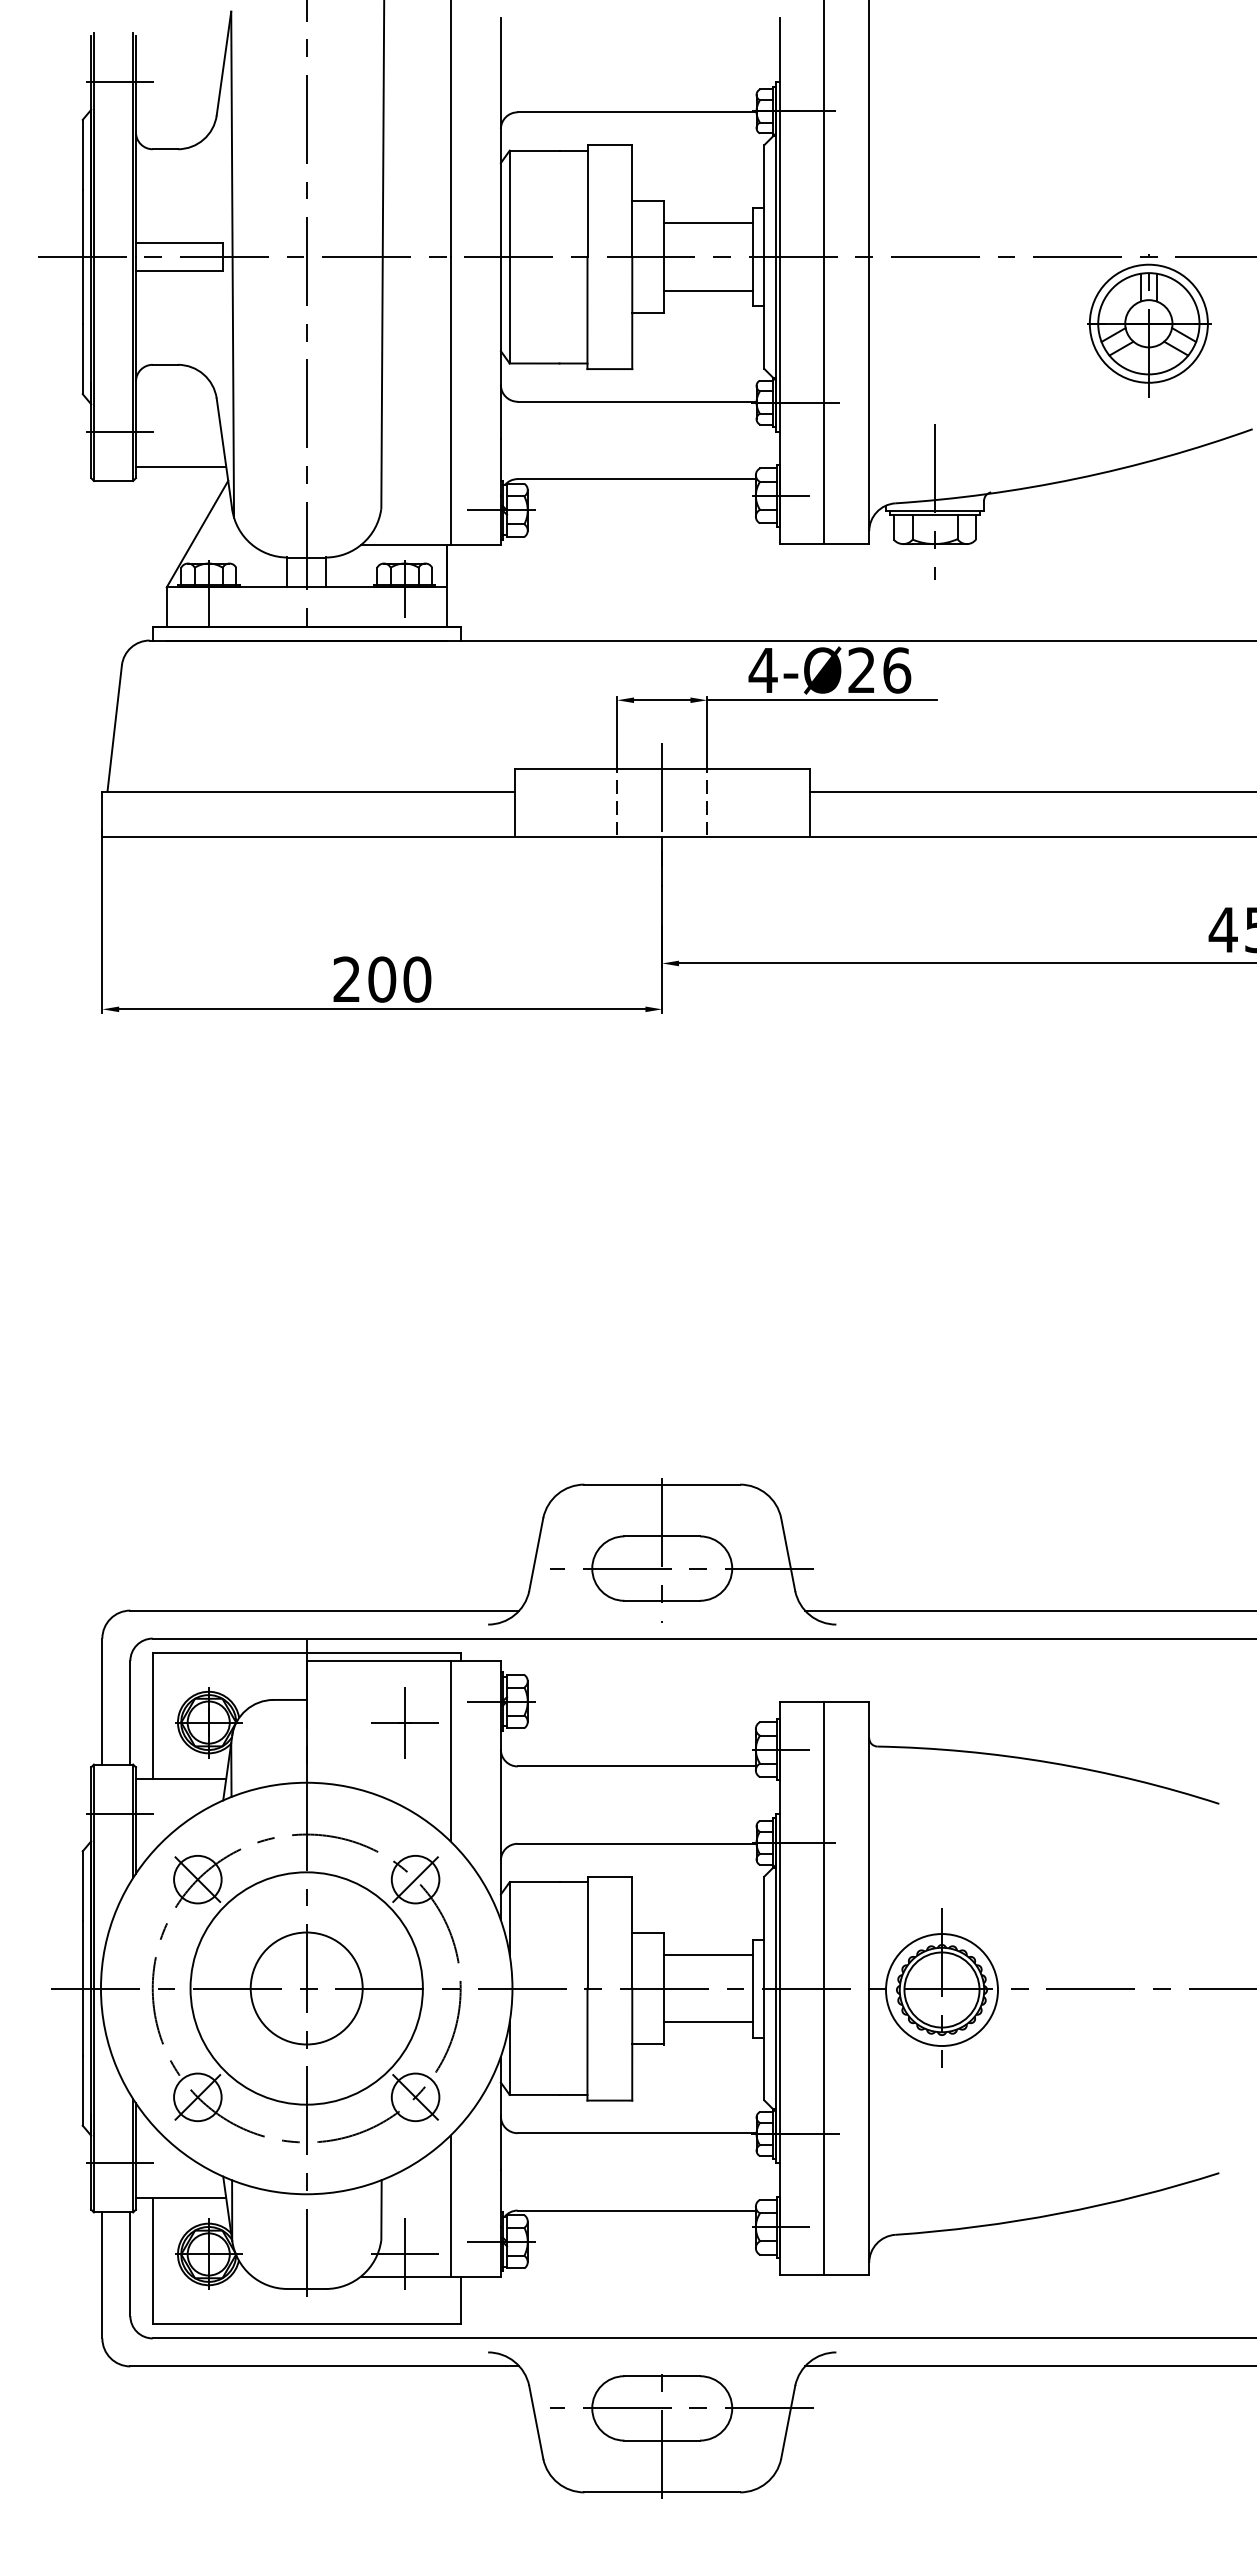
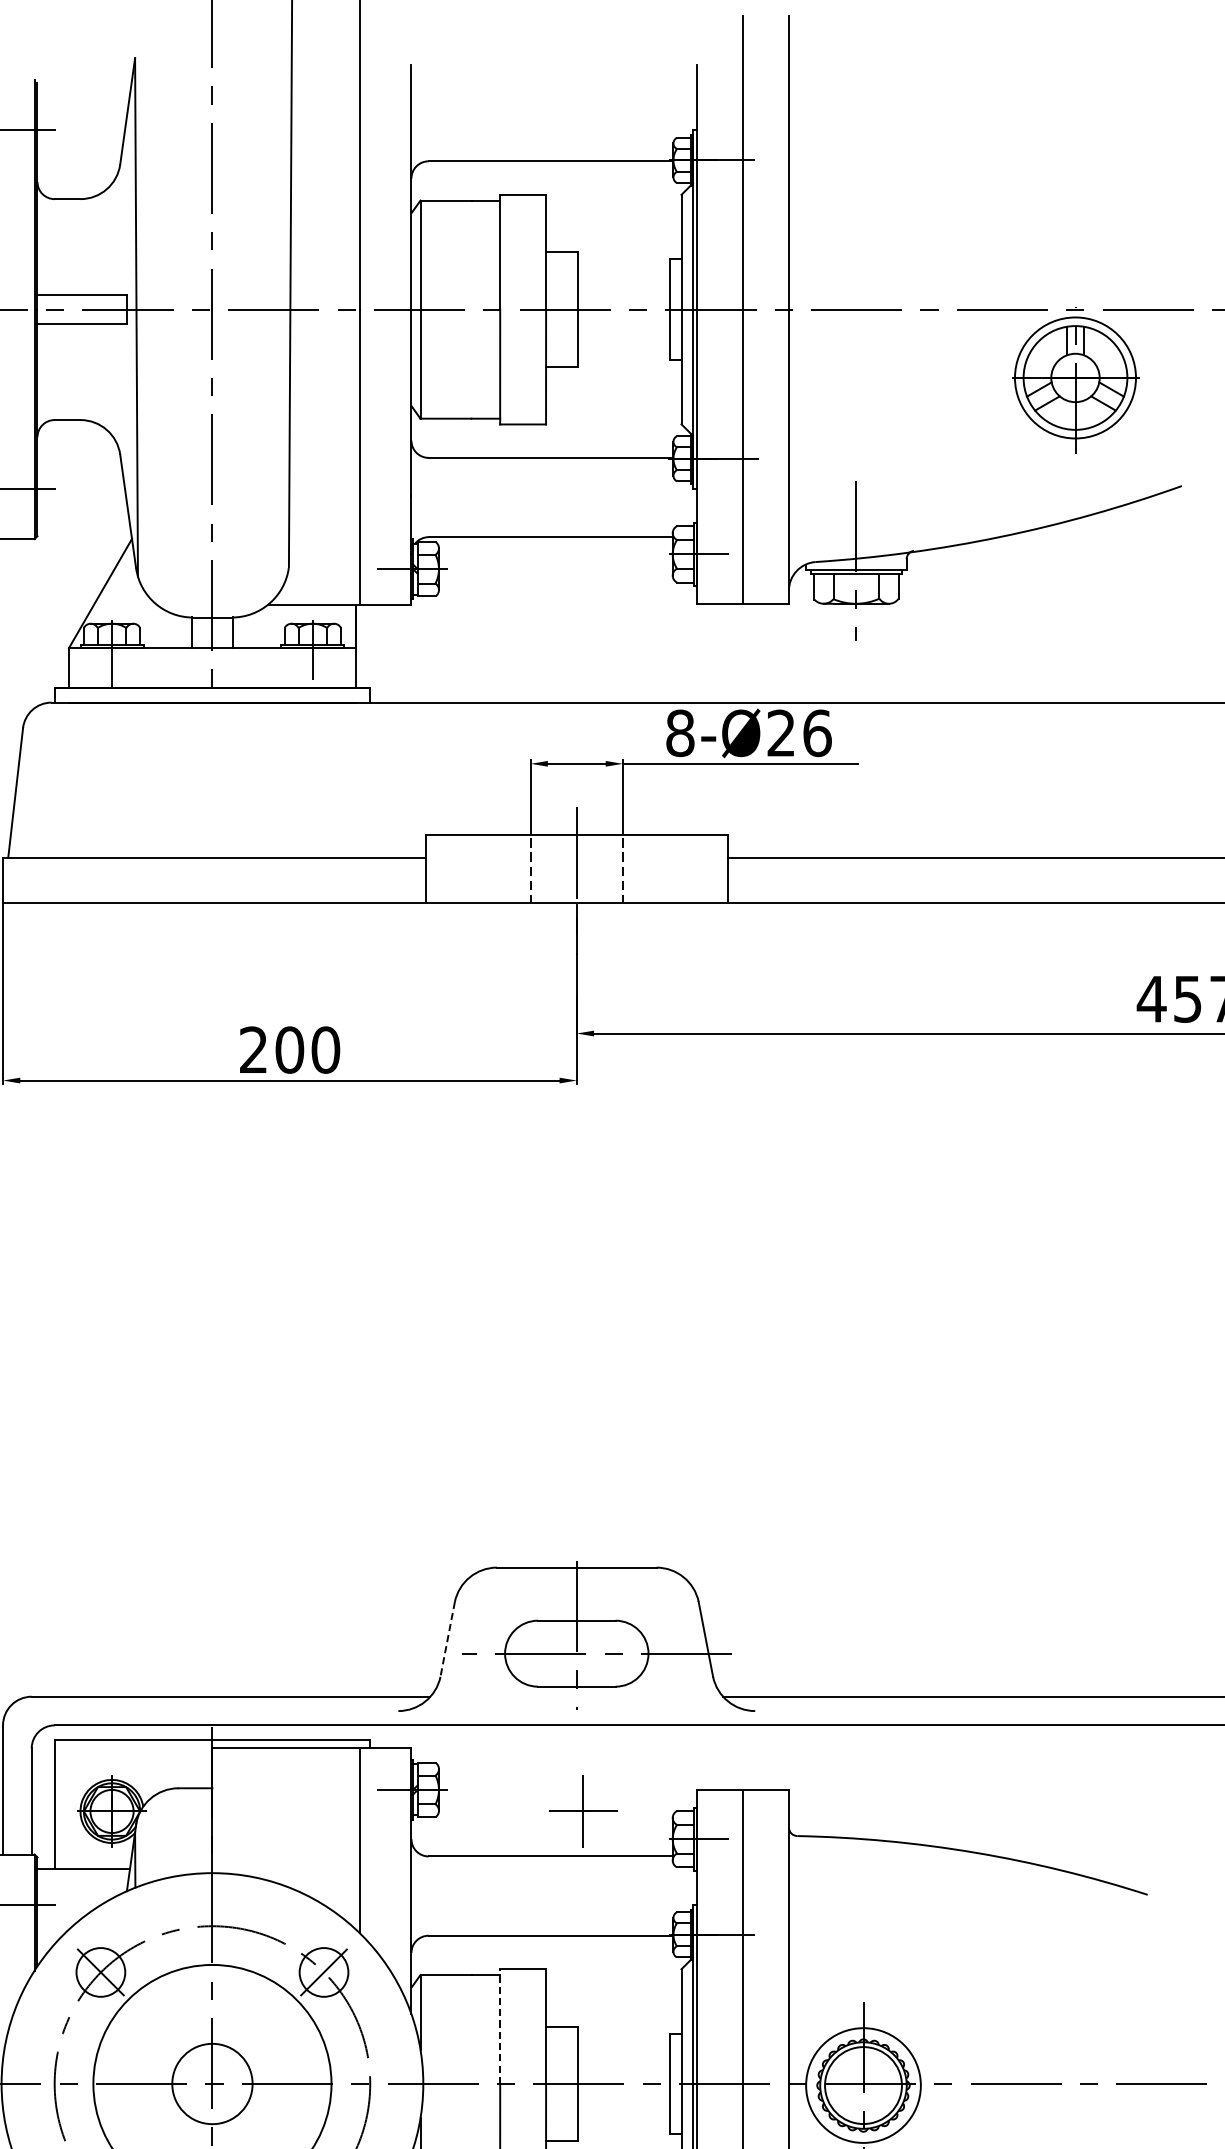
line: (708, 223) -> (624, 275), removed
line: (708, 290) -> (624, 343), removed
line: (180, 466) -> (83, 524), removed
text: (762, 670) -> (679, 733), 4-Ø26 -> 8-Ø26
line: (536, 1555) -> (447, 1640), solid -> dashed
part: (404, 1722) -> (583, 1811), moved
line: (587, 1932) -> (500, 2026), solid -> dashed
line: (708, 1954) -> (624, 2049), removed
circle: (306, 1988) -> (212, 2083), size x0.7
line: (708, 2022) -> (624, 2118), removed

